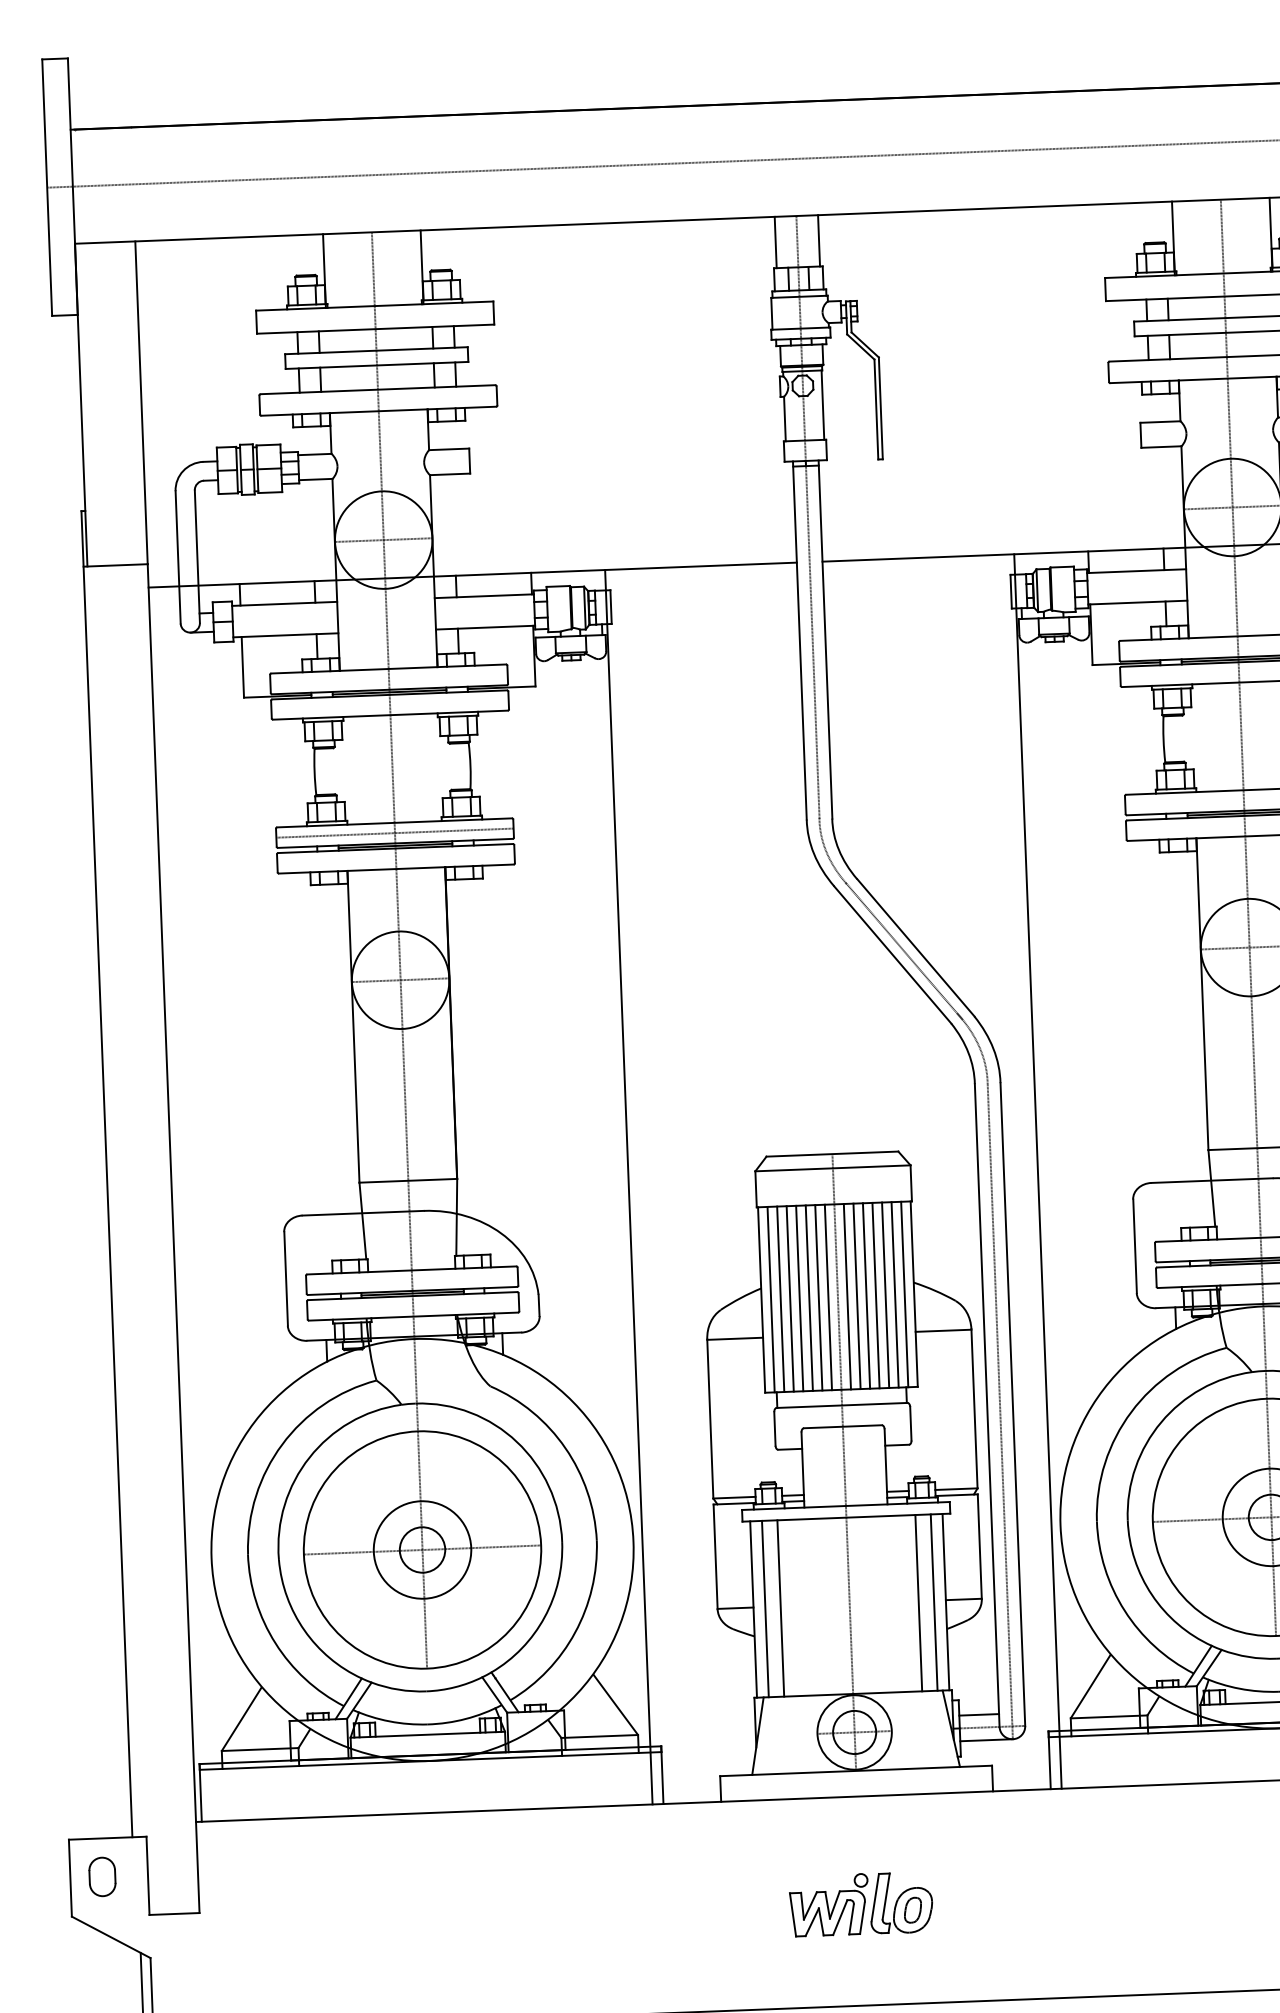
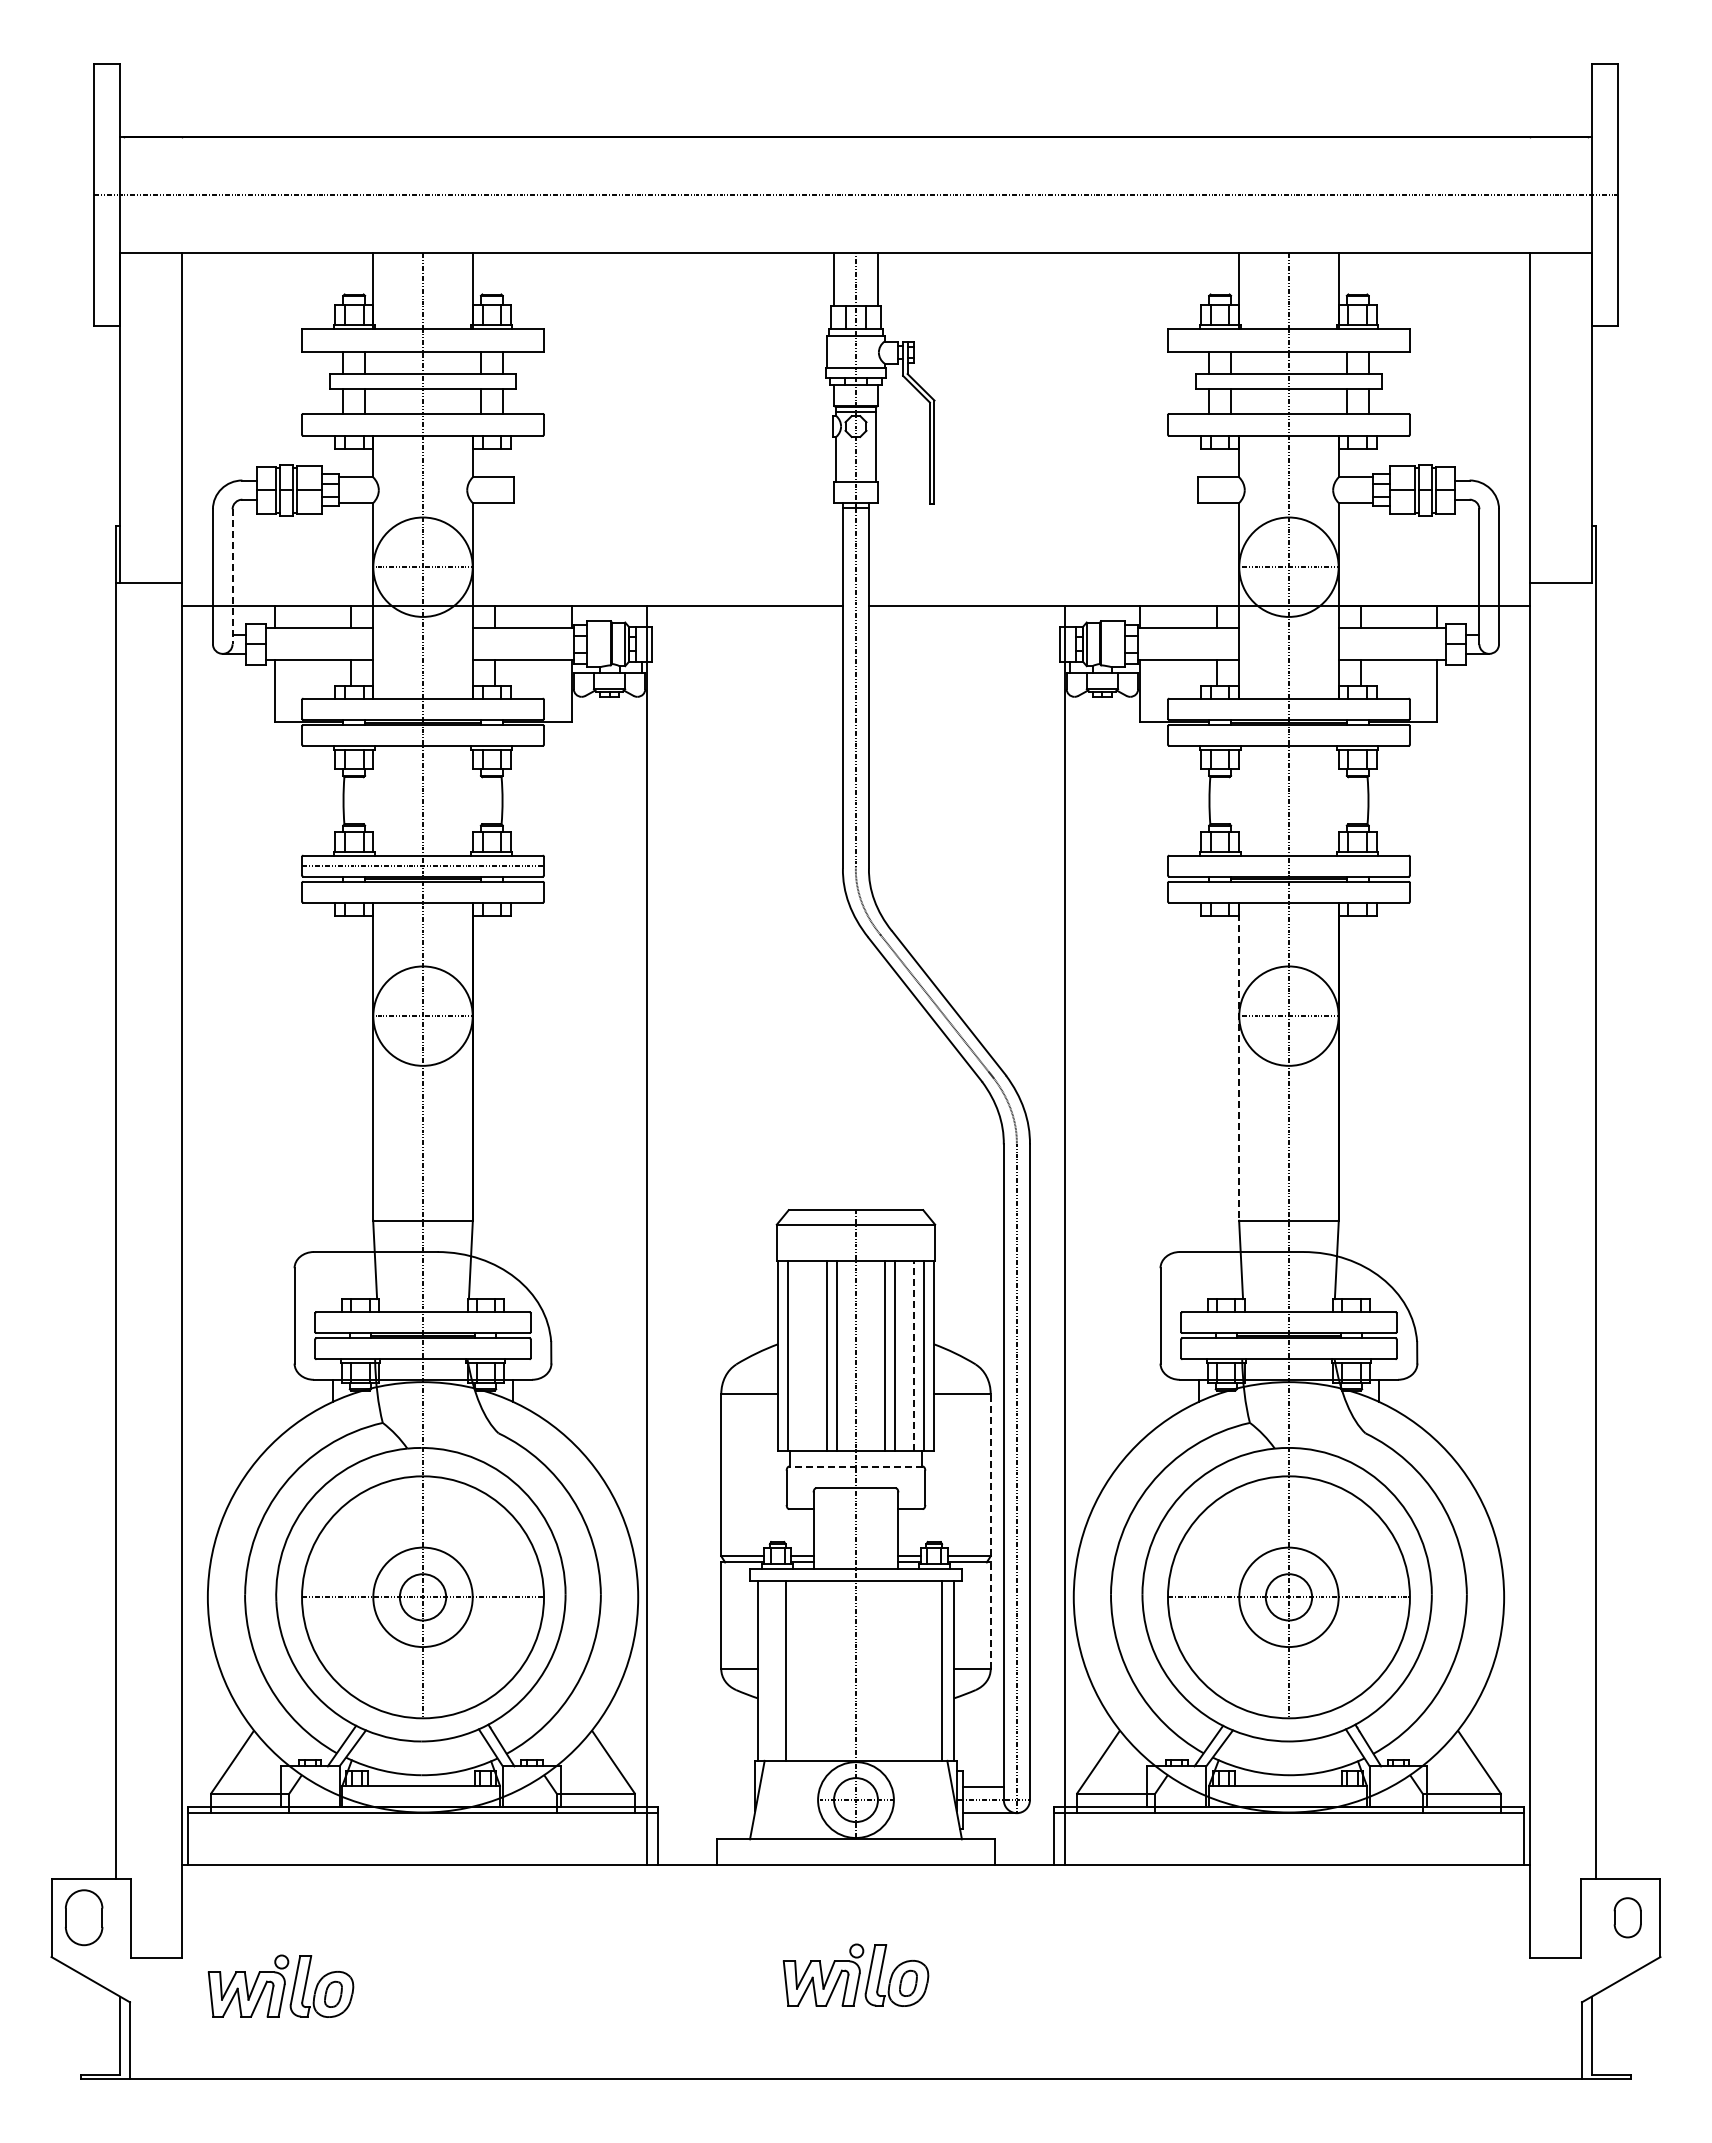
line: (197, 557) -> (232, 577), solid -> dashed
line: (1202, 993) -> (1239, 1061), solid -> dashed
line: (885, 1294) -> (904, 1355), removed
line: (857, 1295) -> (875, 1355), removed
line: (895, 1295) -> (914, 1356), solid -> dashed
line: (828, 1296) -> (846, 1355), removed
line: (847, 1296) -> (865, 1355), removed
line: (780, 1298) -> (797, 1355), removed
line: (790, 1298) -> (807, 1355), removed
line: (800, 1298) -> (817, 1355), removed
line: (842, 1405) -> (856, 1466), solid -> dashed
line: (974, 1408) -> (990, 1474), solid -> dashed
line: (979, 1546) -> (990, 1615), solid -> dashed
line: (918, 1602) -> (926, 1670), removed
line: (764, 1608) -> (769, 1670), removed
part: (102, 1876) -> (84, 1917), size x1.4
part: (297, 1935) -> (280, 1985), added

